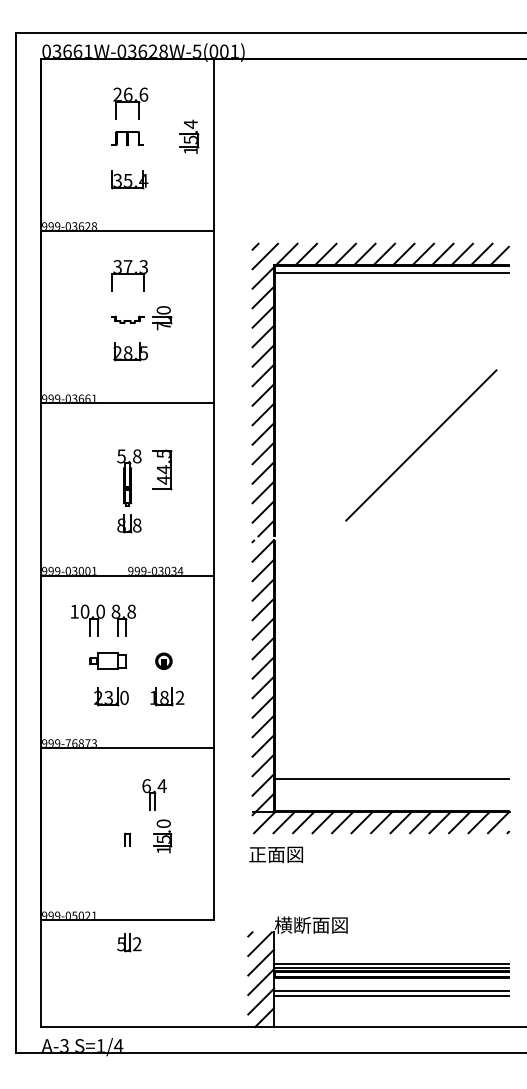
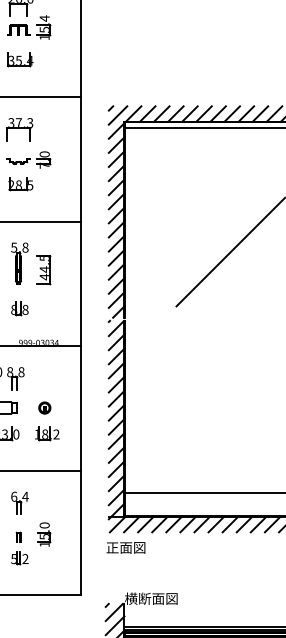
part: (189, 136) -> (43, 27), moved
part: (129, 477) -> (19, 262), moved
part: (154, 794) -> (19, 502), moved
part: (129, 942) -> (19, 557), moved

